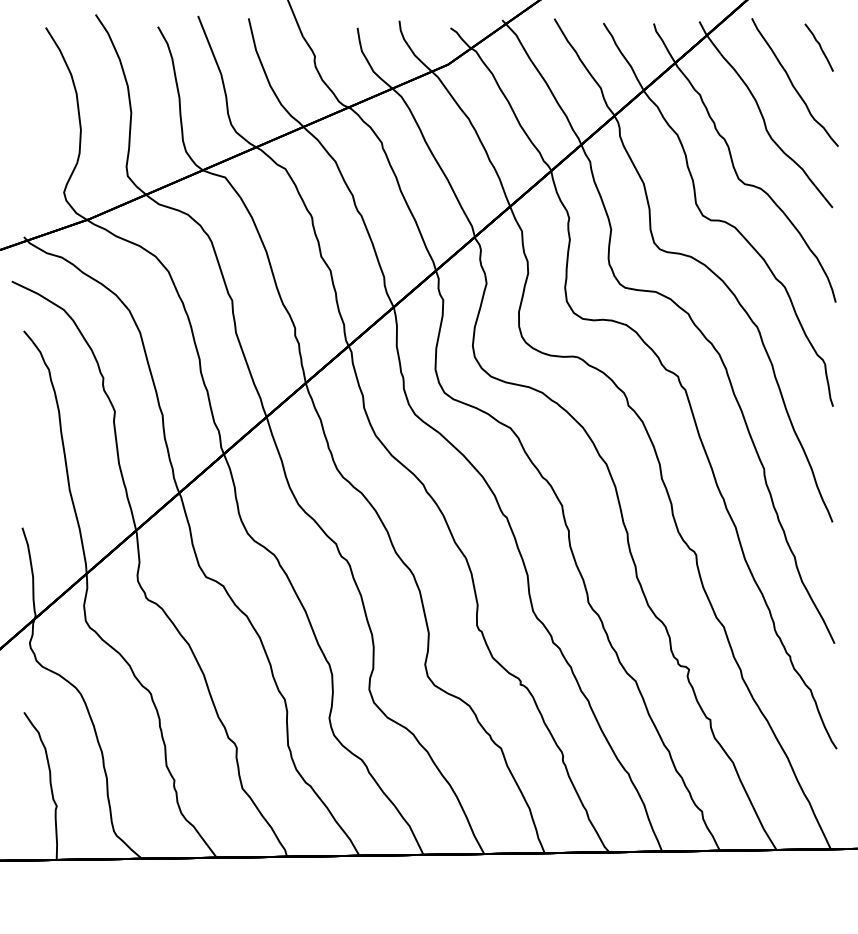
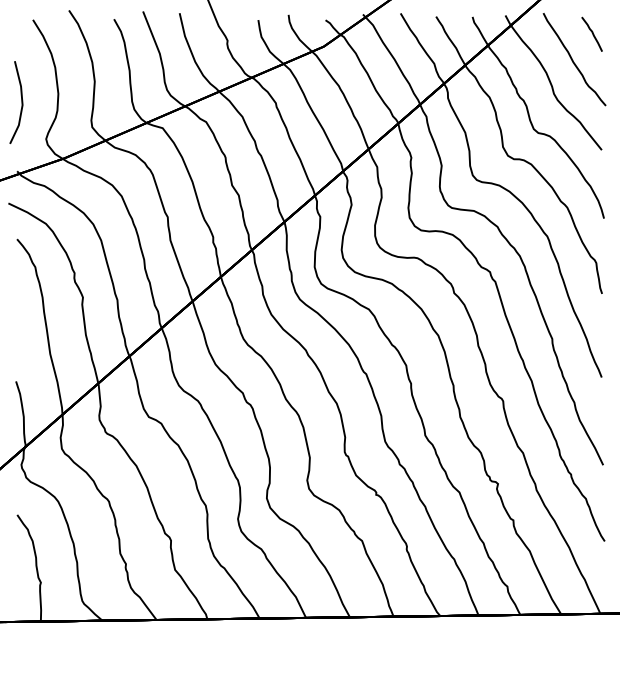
line: (29, 141) -> (21, 102), added

